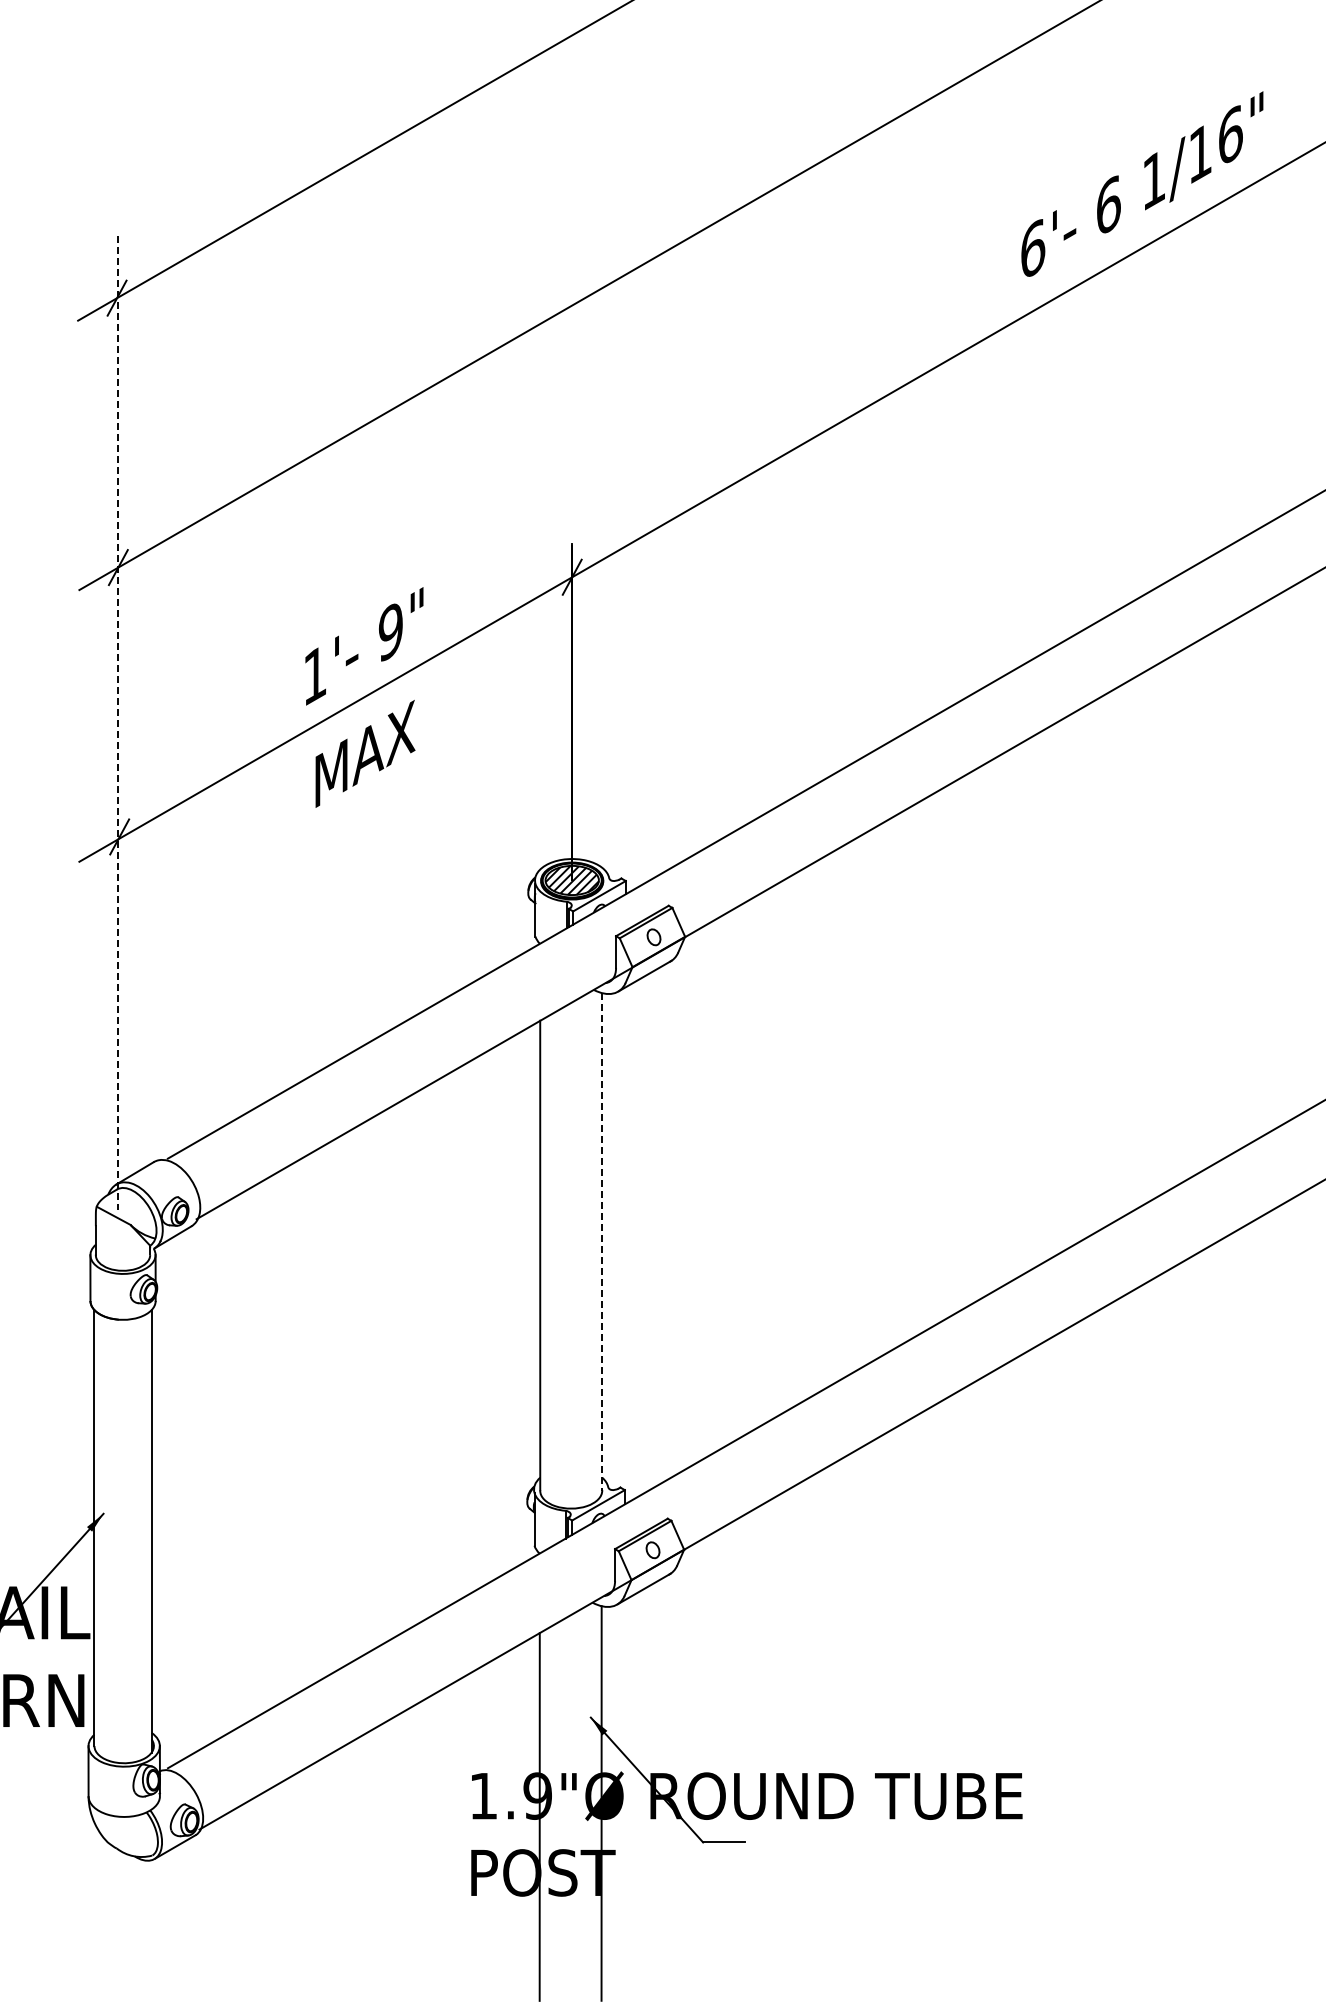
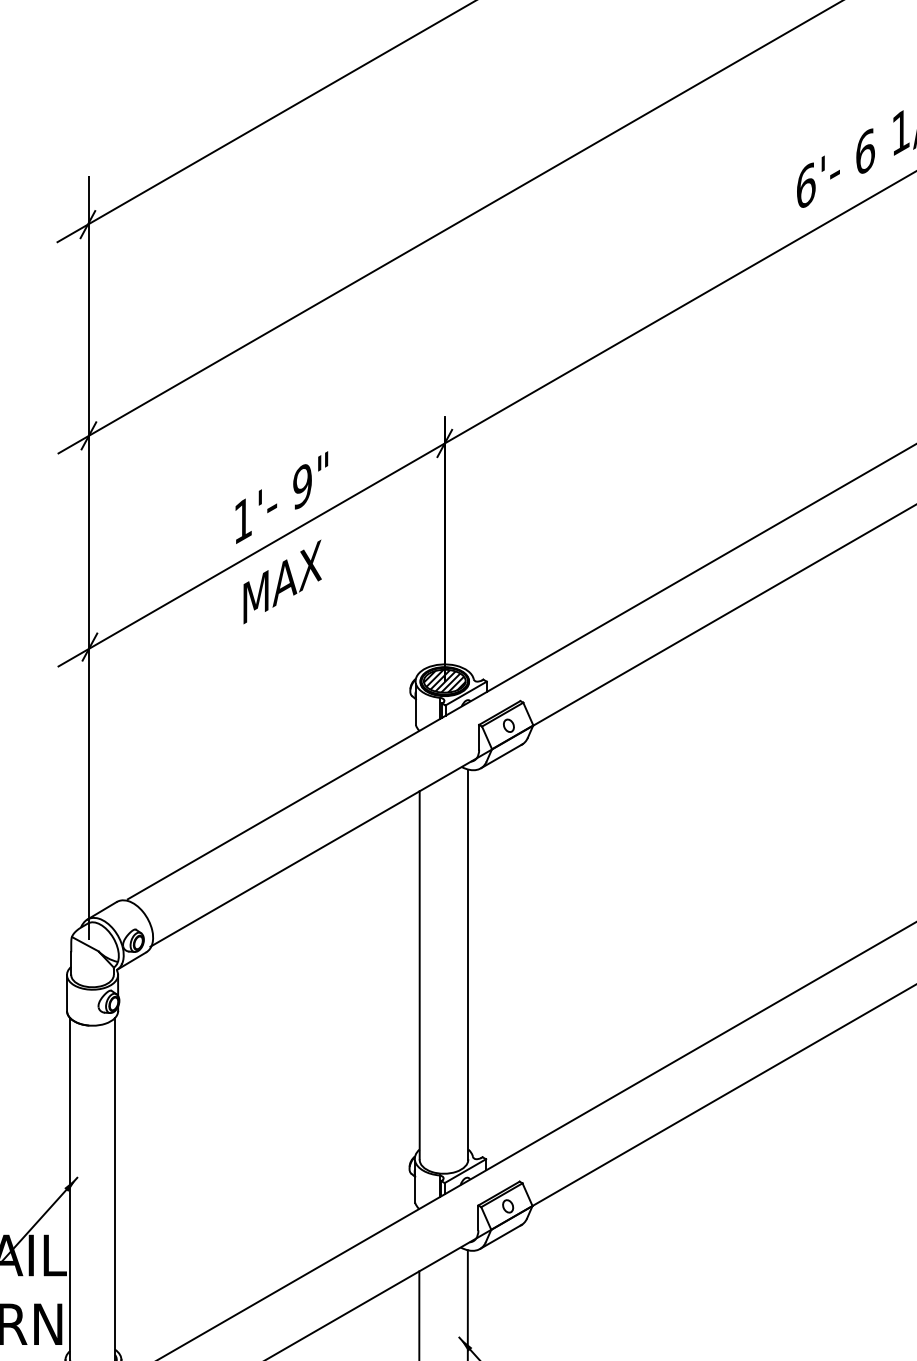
line: (118, 723) -> (89, 558), dashed -> solid
line: (602, 1242) -> (468, 965), dashed -> solid

